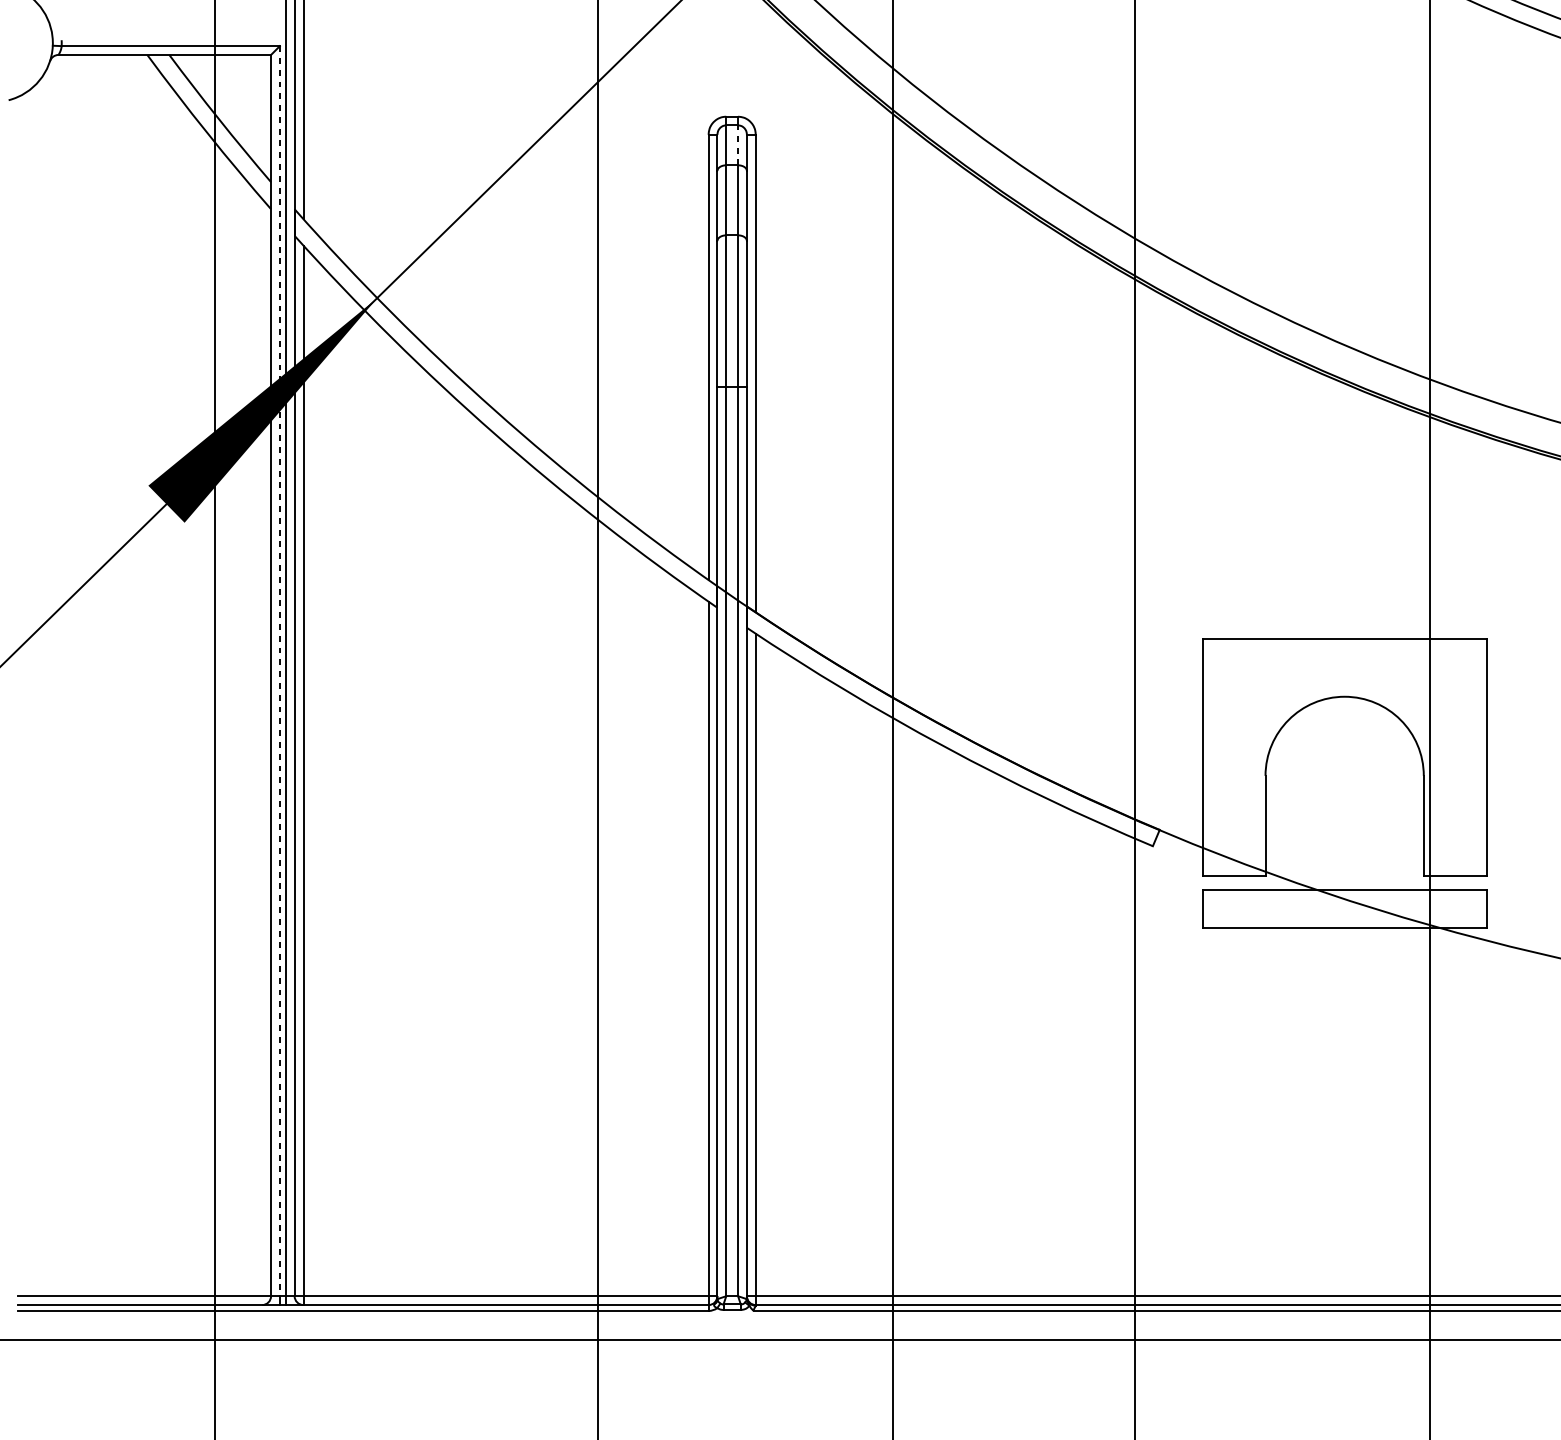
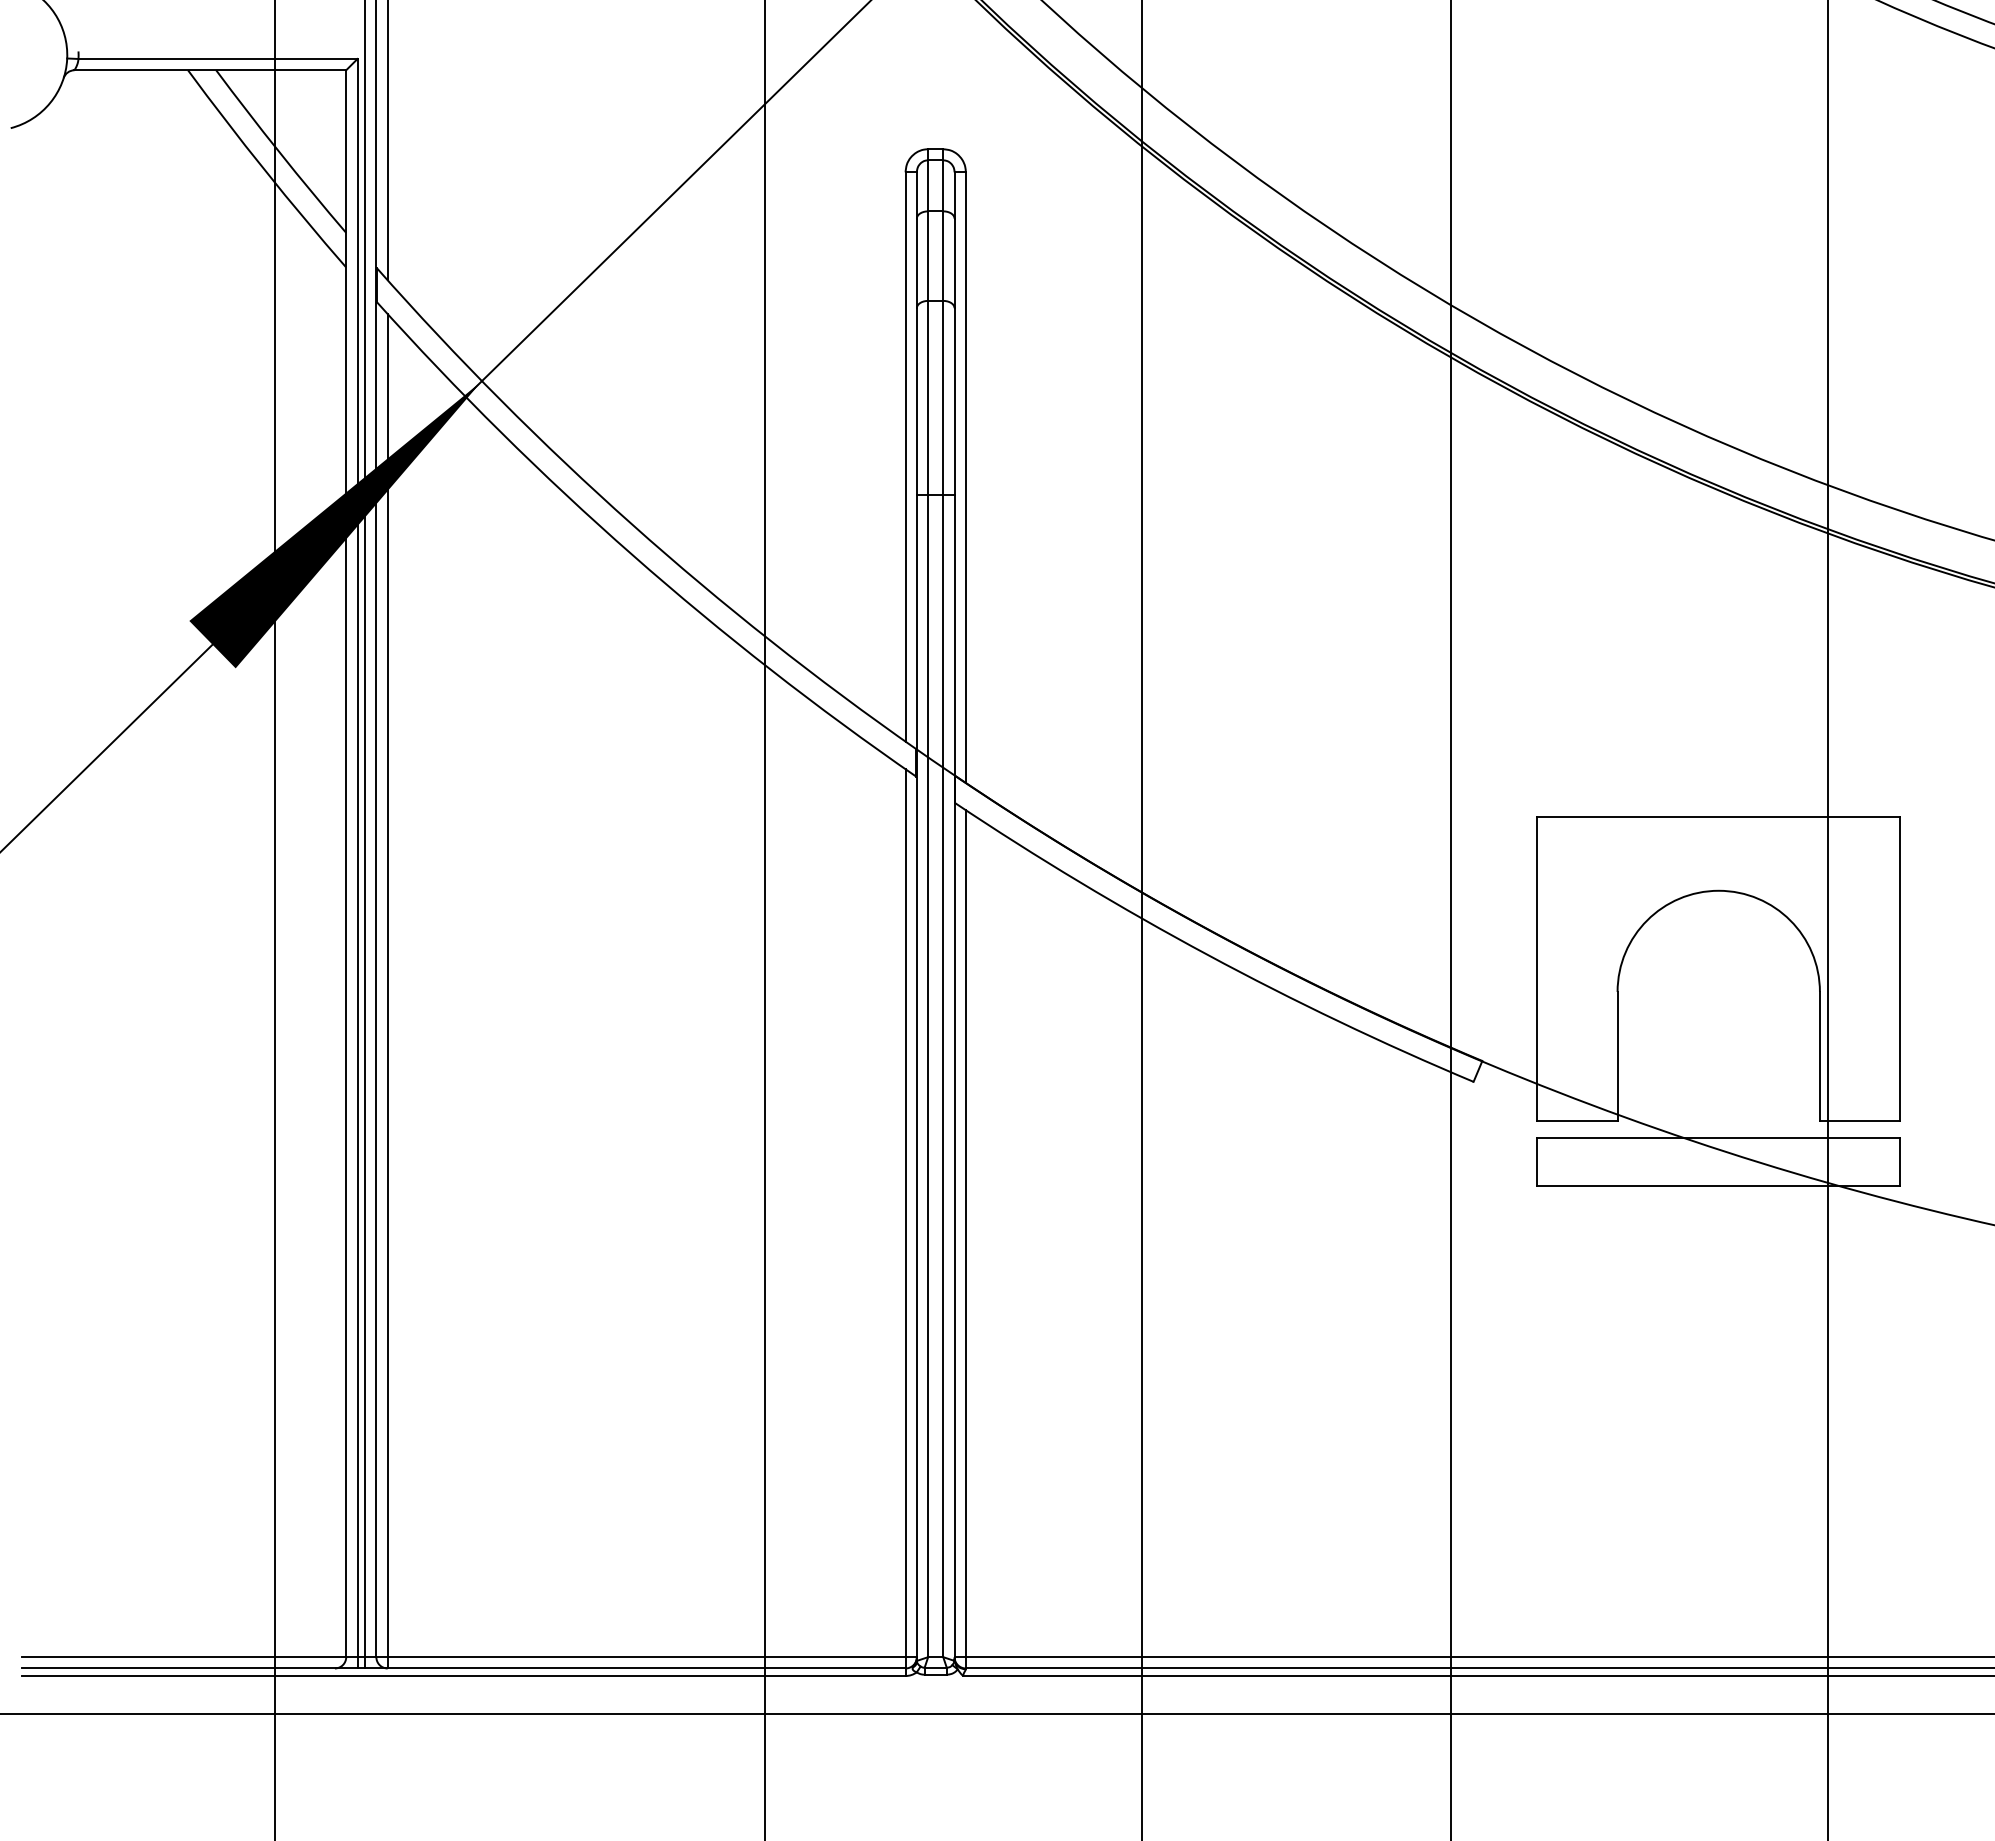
line: (738, 145) -> (943, 185), dashed -> solid
line: (279, 671) -> (357, 858), dashed -> solid

